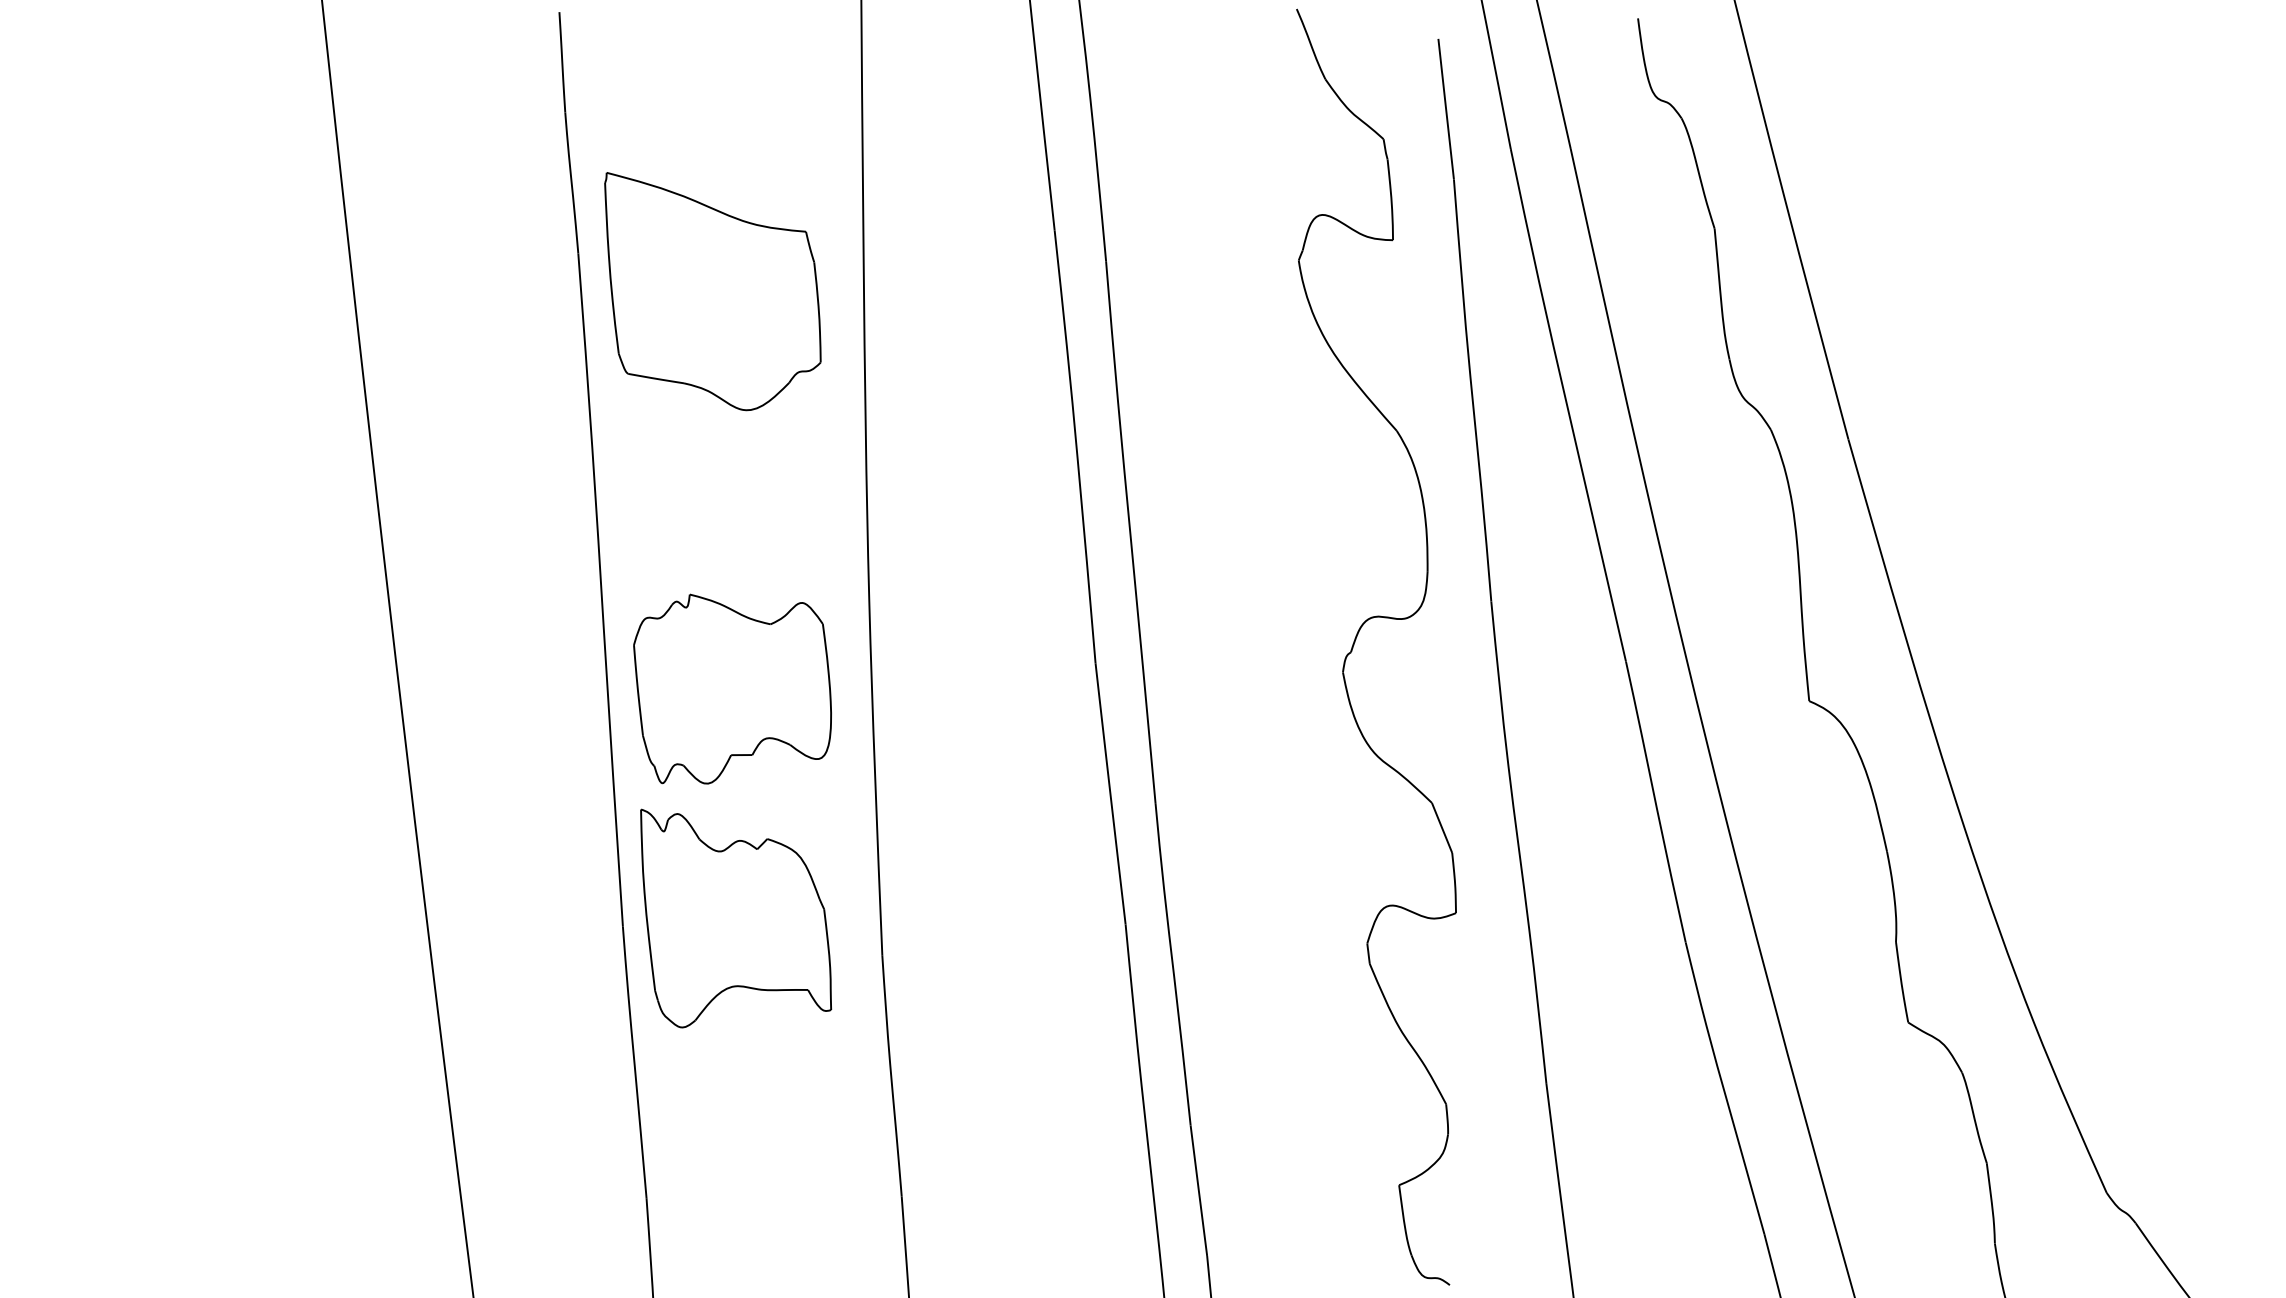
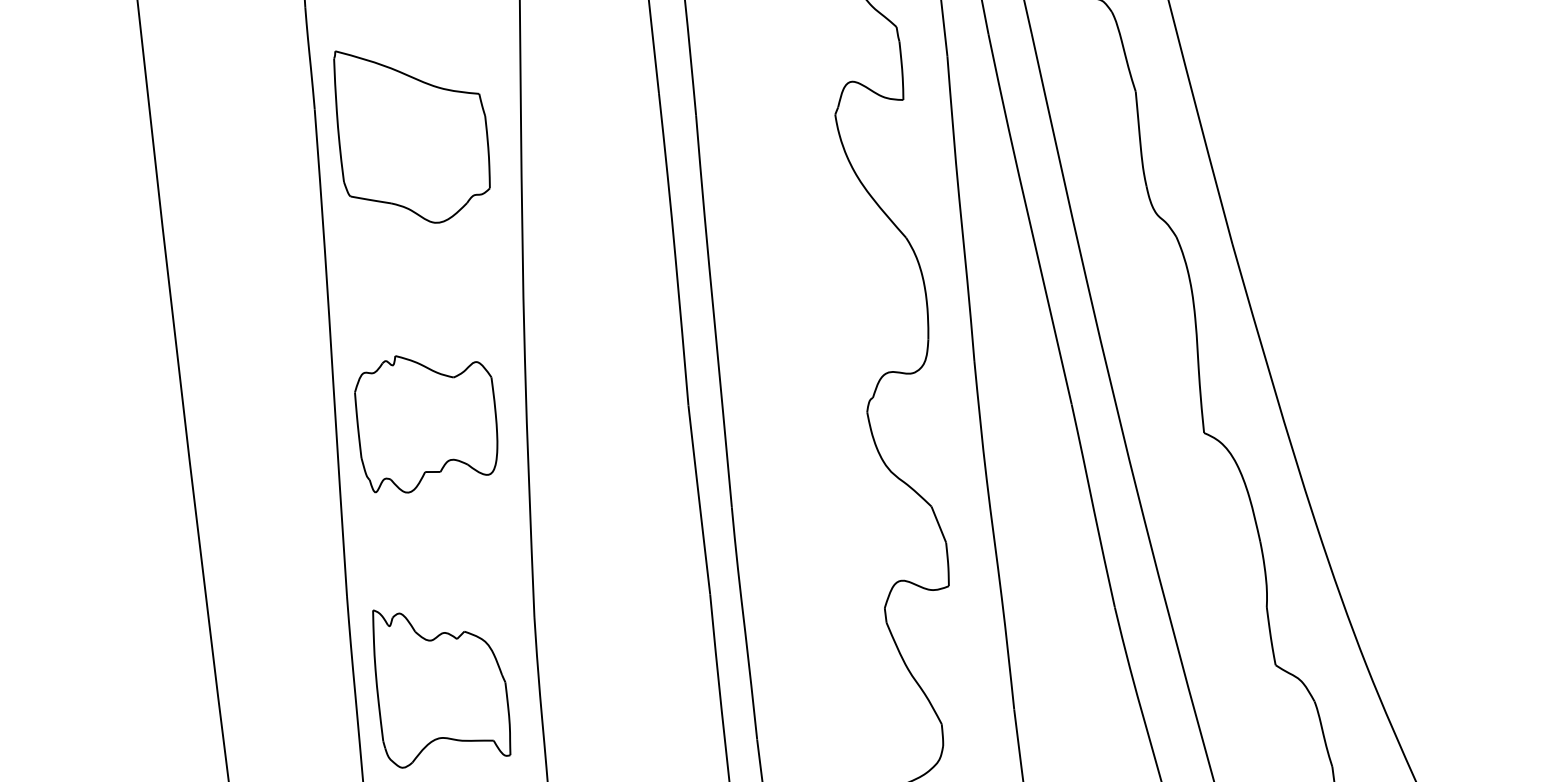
part: (736, 918) -> (442, 689), moved

